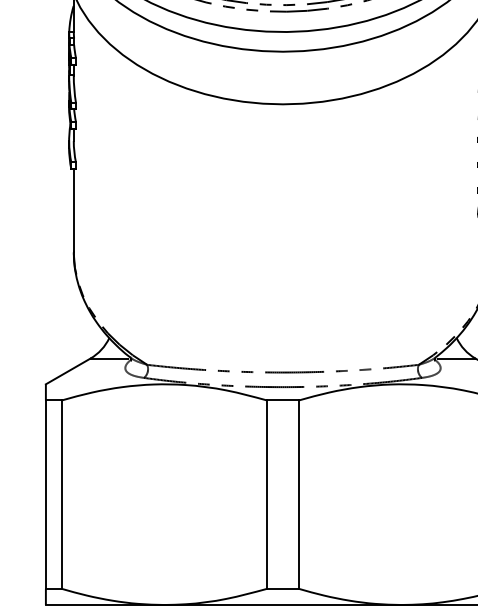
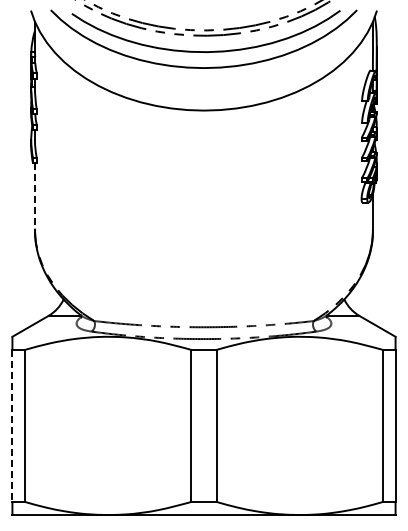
line: (73, 210) -> (34, 196), solid -> dashed
line: (45, 495) -> (12, 426), solid -> dashed

